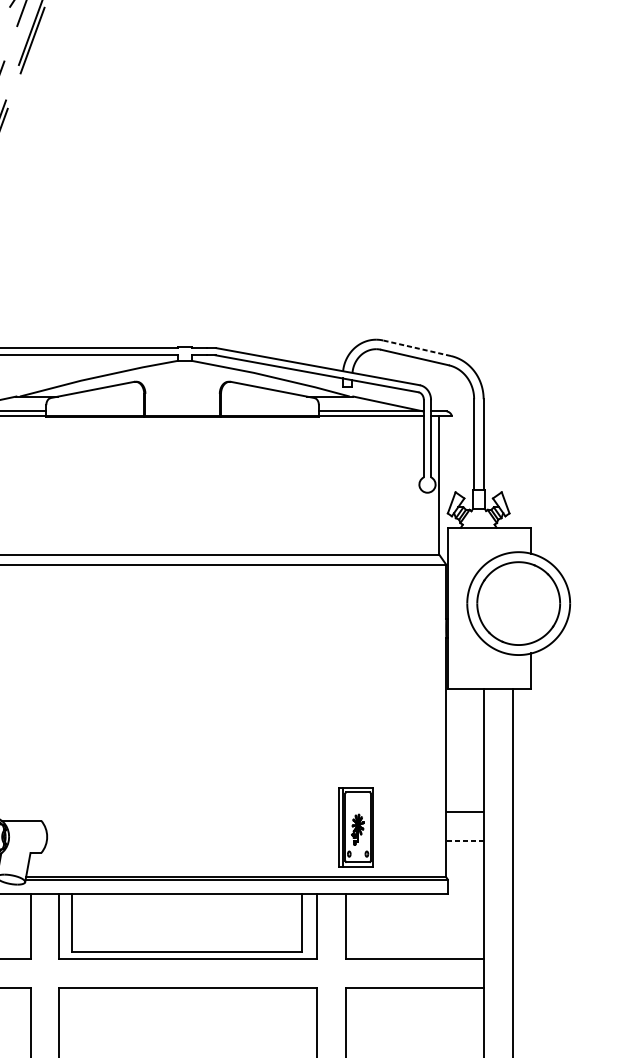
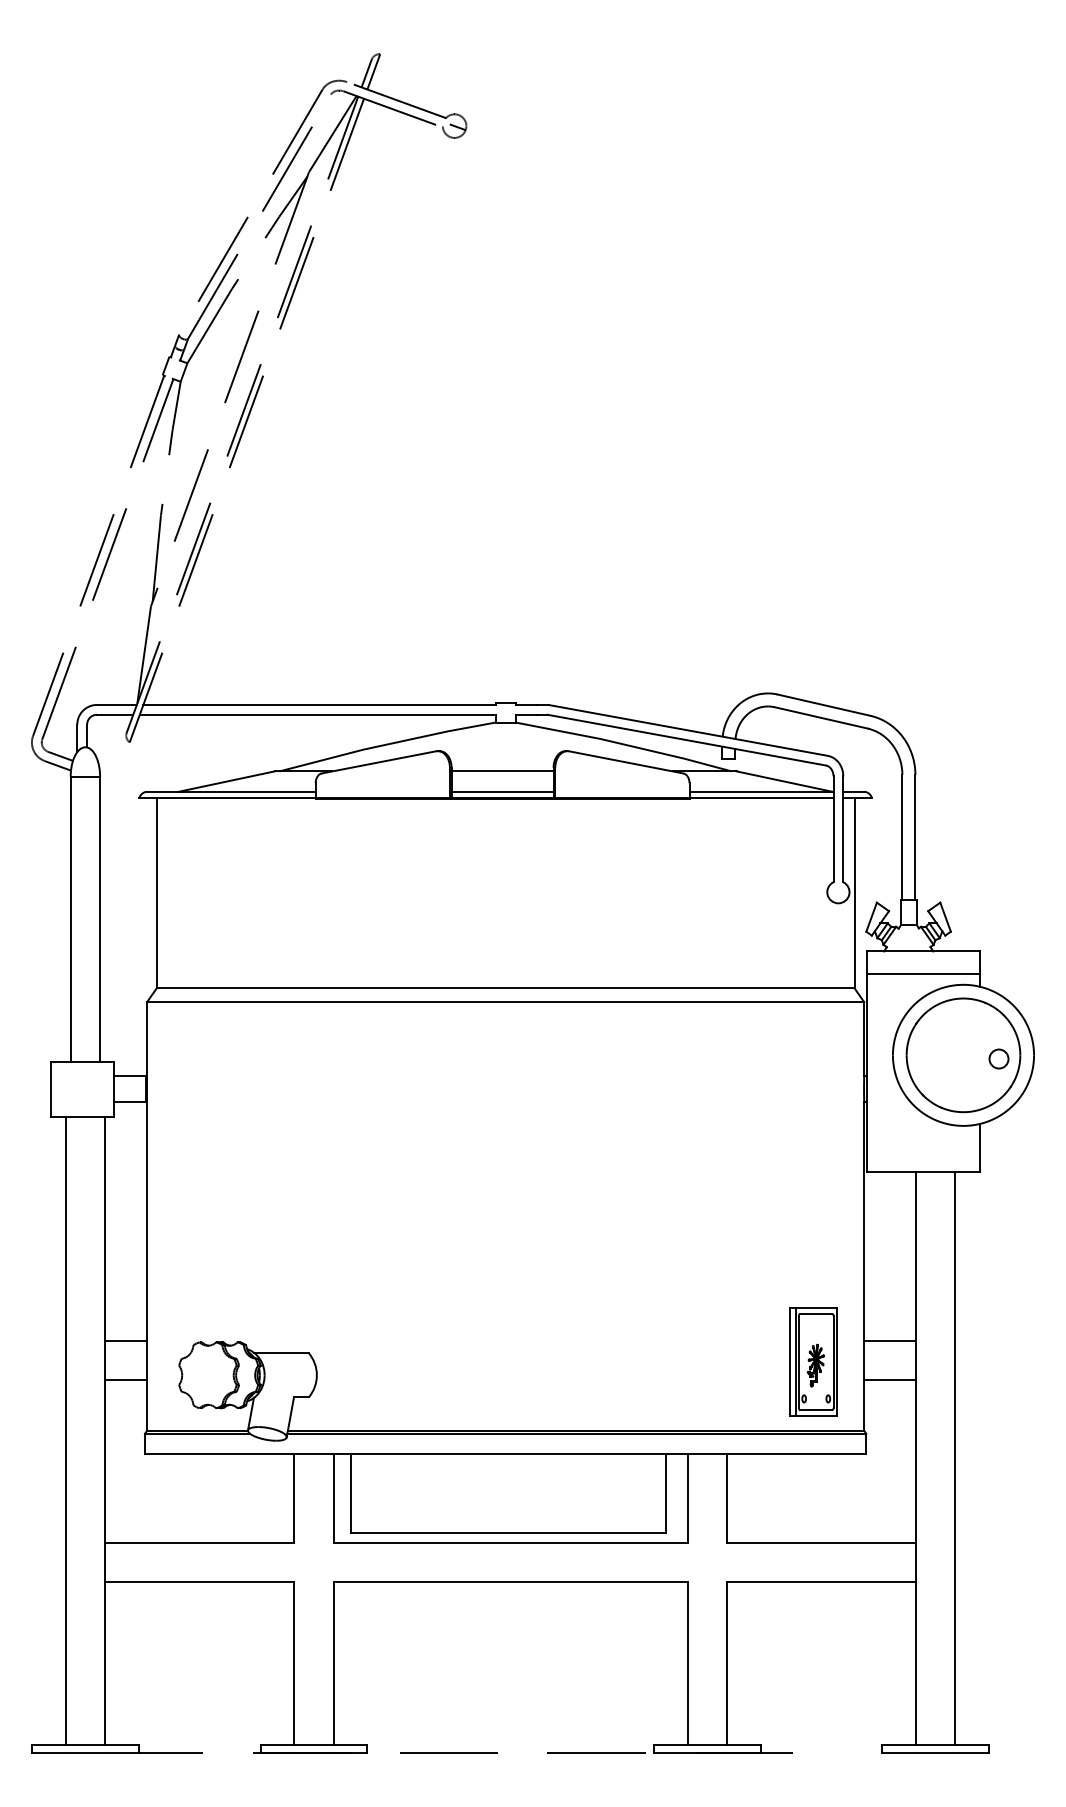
line: (417, 348) -> (824, 705), dashed -> solid
line: (182, 396) -> (502, 771), added
line: (182, 411) -> (502, 791), added
line: (488, 544) -> (922, 974), added
circle: (544, 605) -> (998, 1058), added
part: (356, 826) -> (813, 1361), moved
line: (465, 840) -> (890, 1380), dashed -> solid

